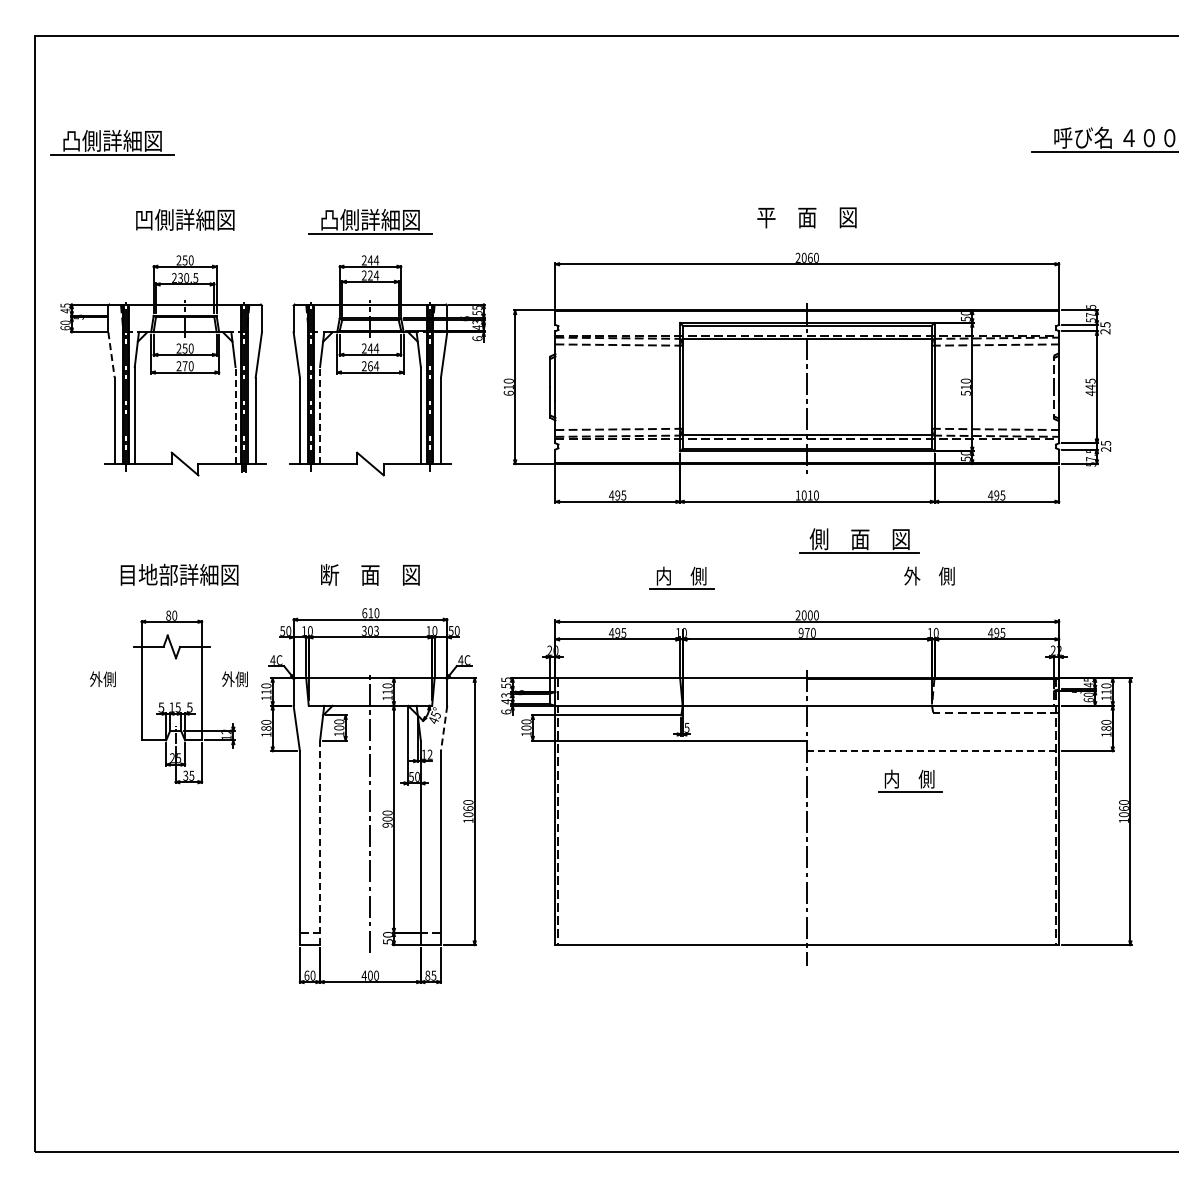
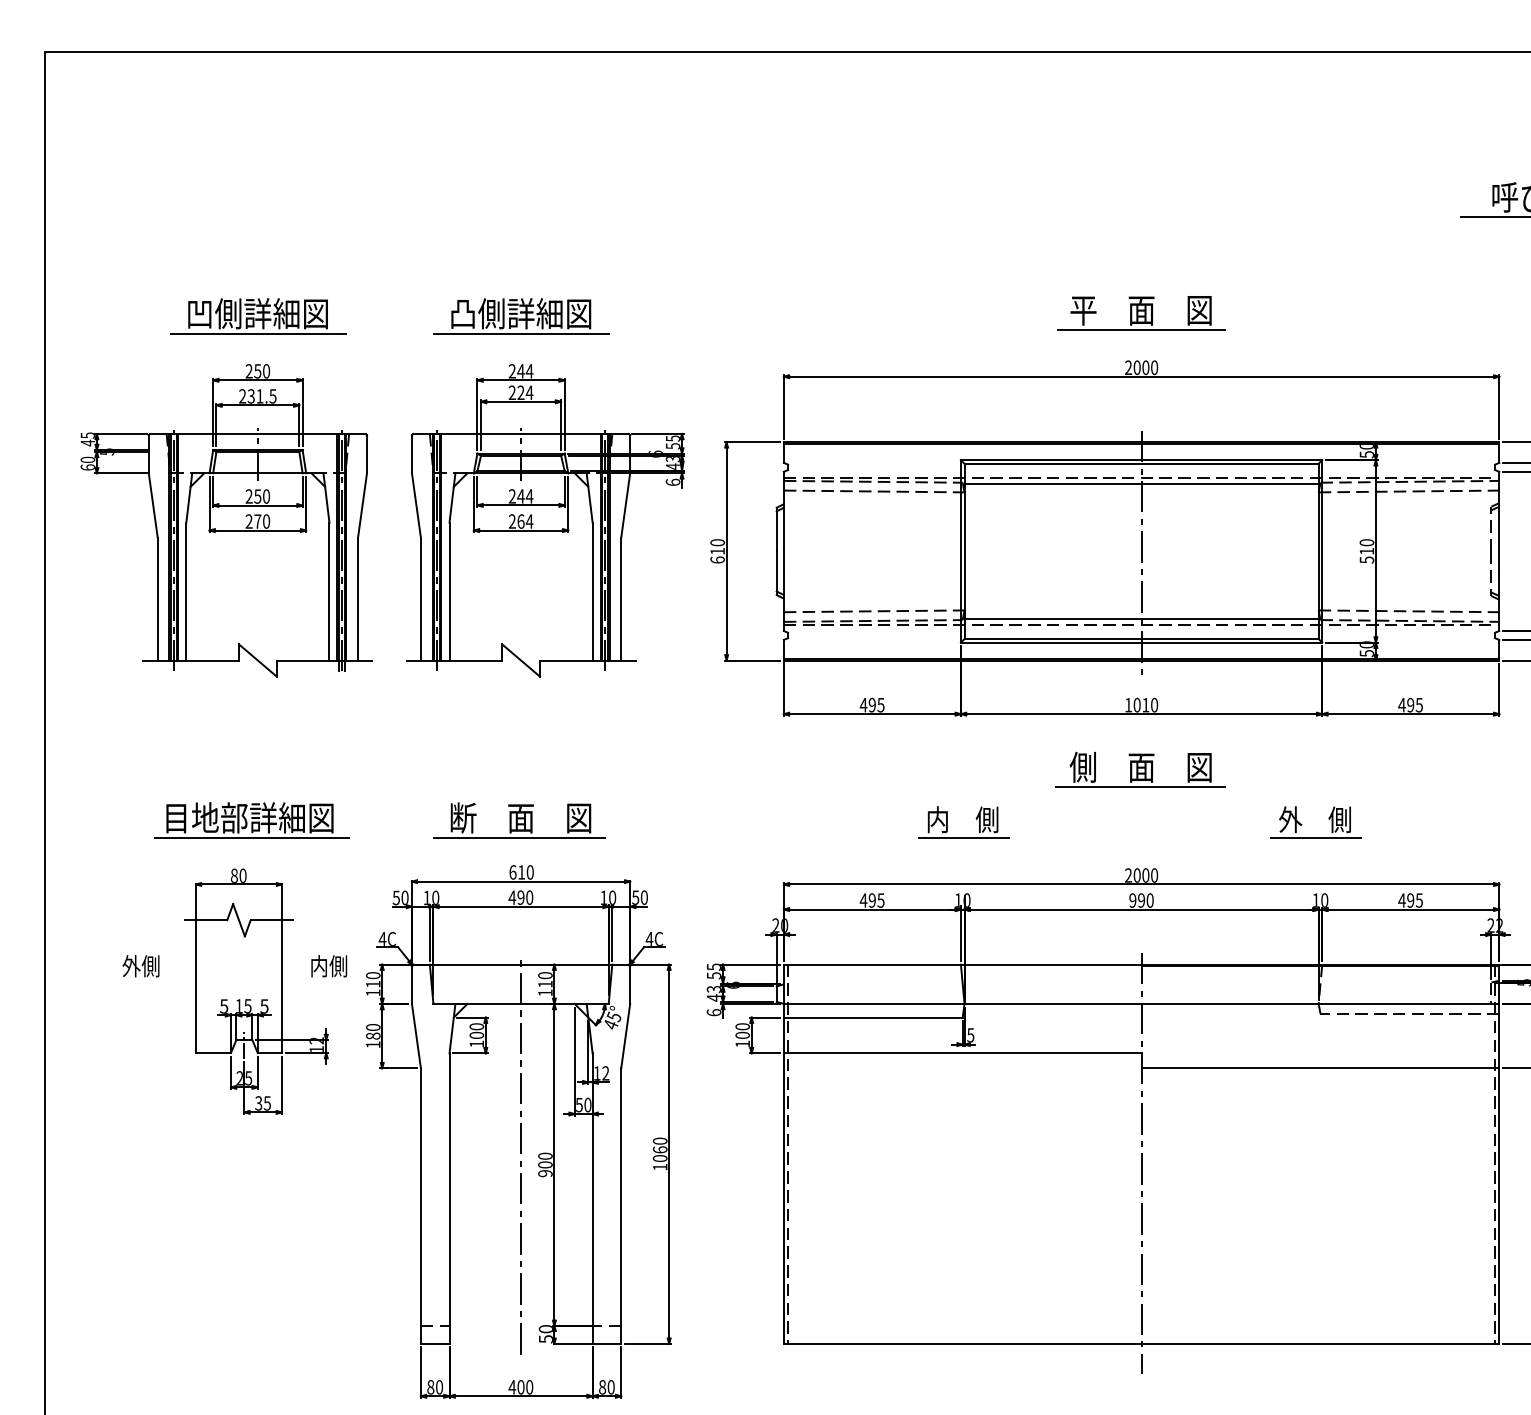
part: (112, 142) -> (154, 203), removed
line: (807, 231) -> (1141, 330), added
line: (185, 234) -> (258, 334), added
text: (810, 257) -> (1146, 367), 2060 -> 2000
text: (186, 277) -> (259, 395), 230.5 -> 231.5
line: (111, 354) -> (153, 504), dashed -> solid
line: (235, 415) -> (329, 591), dashed -> solid
line: (320, 415) -> (450, 591), dashed -> solid
part: (859, 540) -> (1140, 769), moved
line: (180, 589) -> (251, 838), added
line: (369, 589) -> (519, 838), added
line: (930, 589) -> (1316, 838), added
text: (369, 630) -> (519, 896), 303 -> 490
text: (806, 632) -> (1140, 899), 970 -> 990
text: (228, 679) -> (319, 966), 外側 -> 内側
line: (444, 728) -> (626, 1036), dashed -> solid
line: (933, 751) -> (1320, 1068), dashed -> solid
part: (918, 778) -> (1299, 1107), removed
line: (320, 842) -> (450, 1198), dashed -> solid
text: (306, 975) -> (430, 1386), 60 -> 80
text: (433, 975) -> (610, 1386), 85 -> 80

